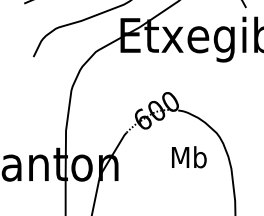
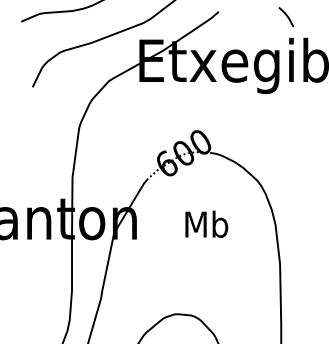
text: (189, 156) -> (206, 223), moved

